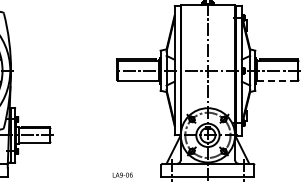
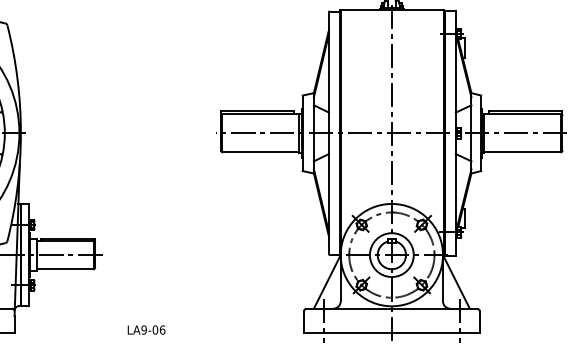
line: (277, 80) -> (522, 151), dashed -> solid
text: (122, 174) -> (146, 328), moved

